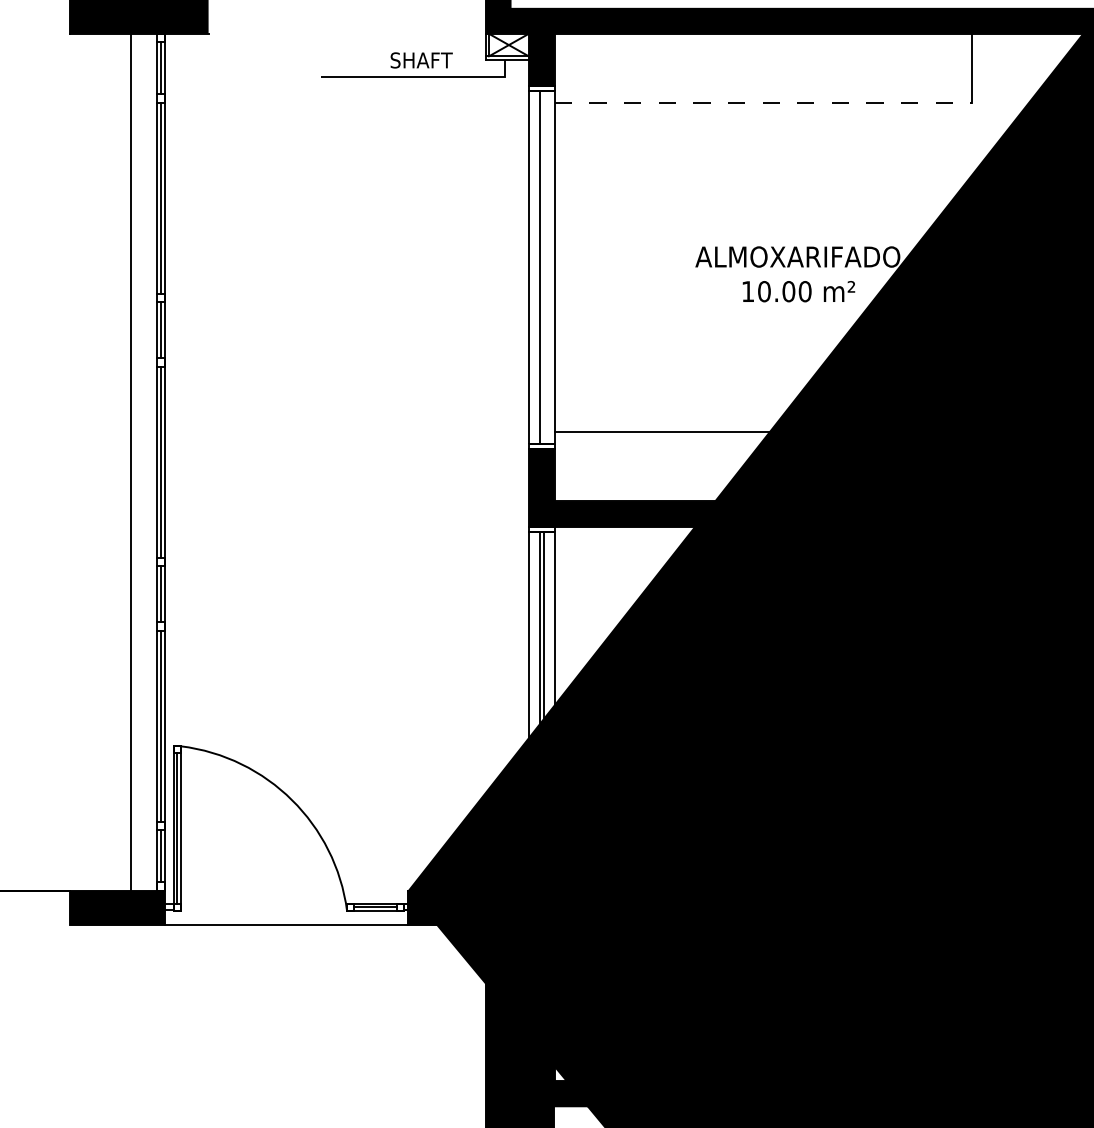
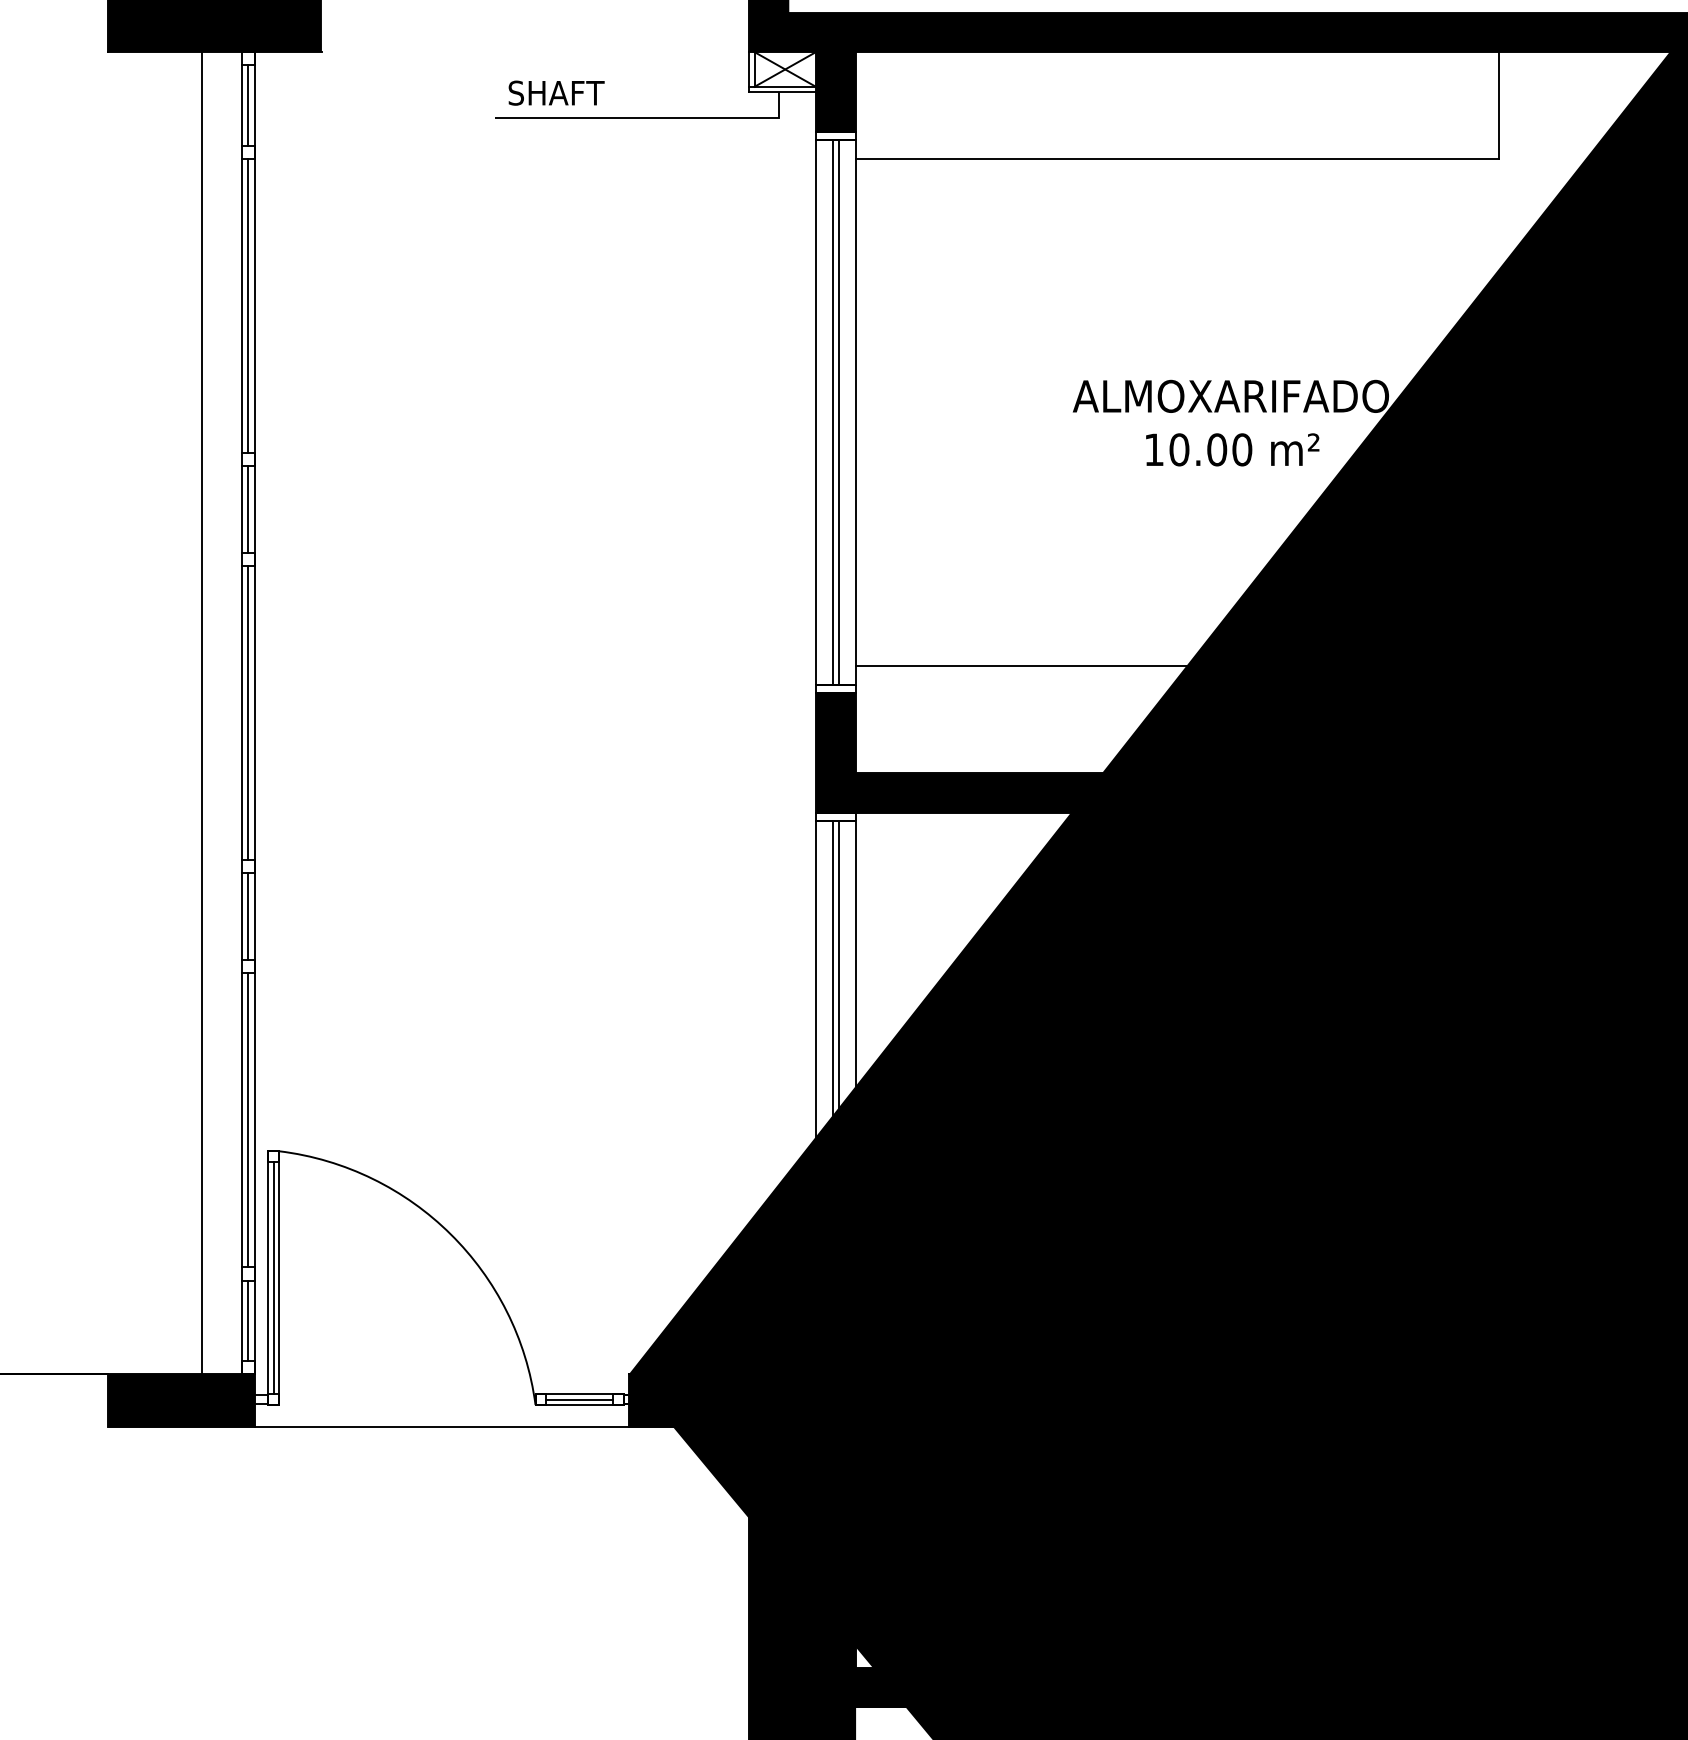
text: (421, 60) -> (556, 93), moved
line: (763, 103) -> (1177, 159), dashed -> solid
line: (543, 267) -> (838, 412), added

